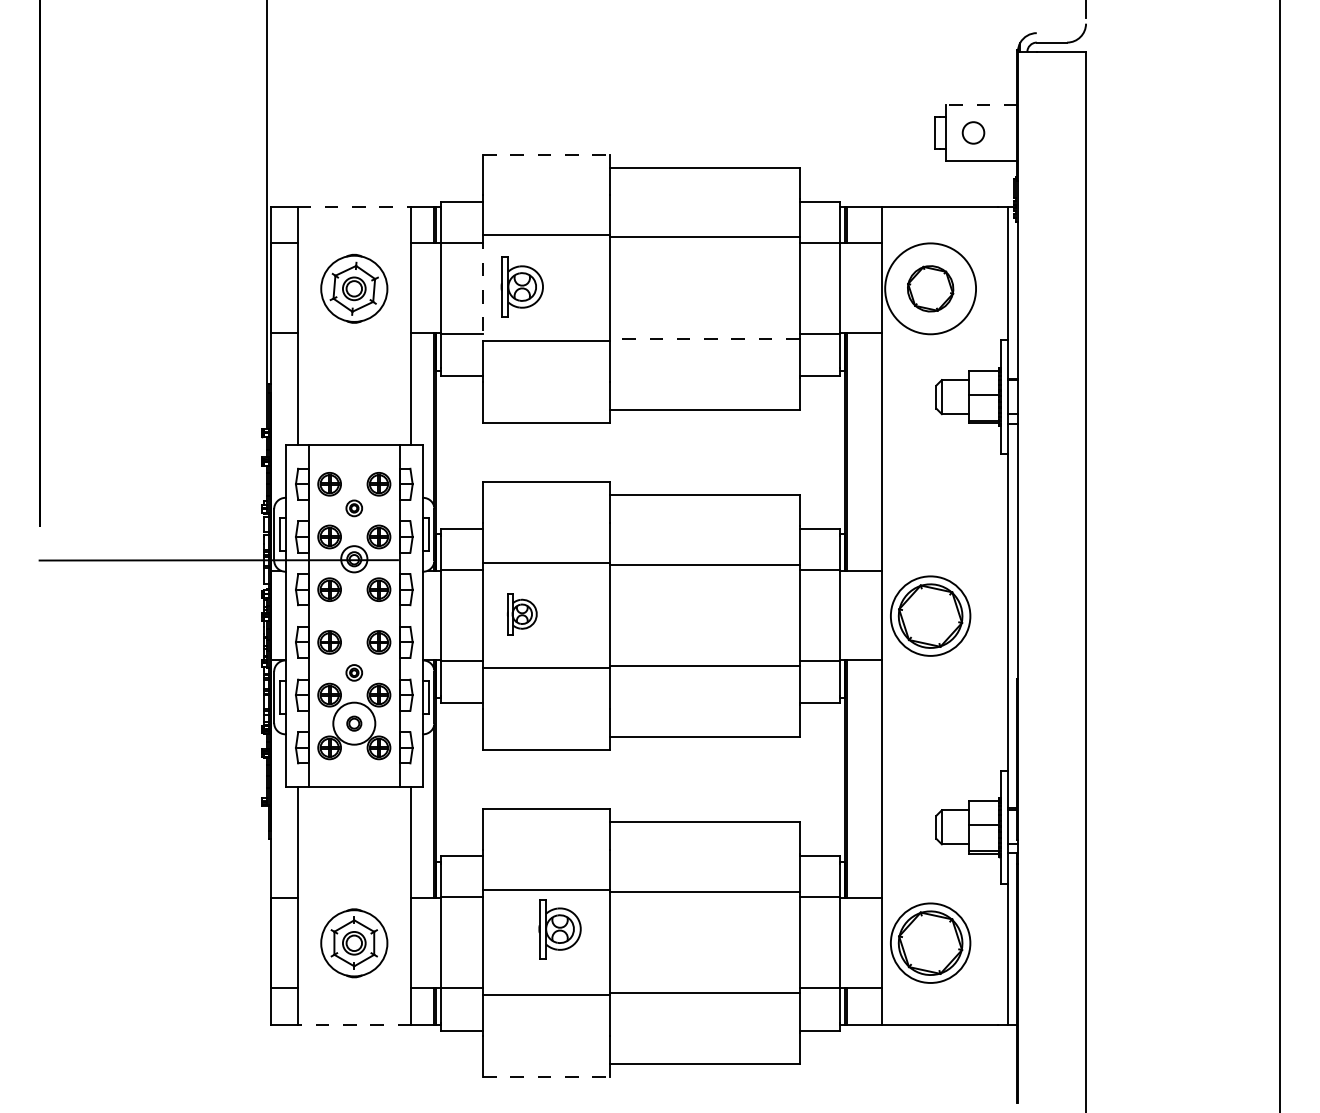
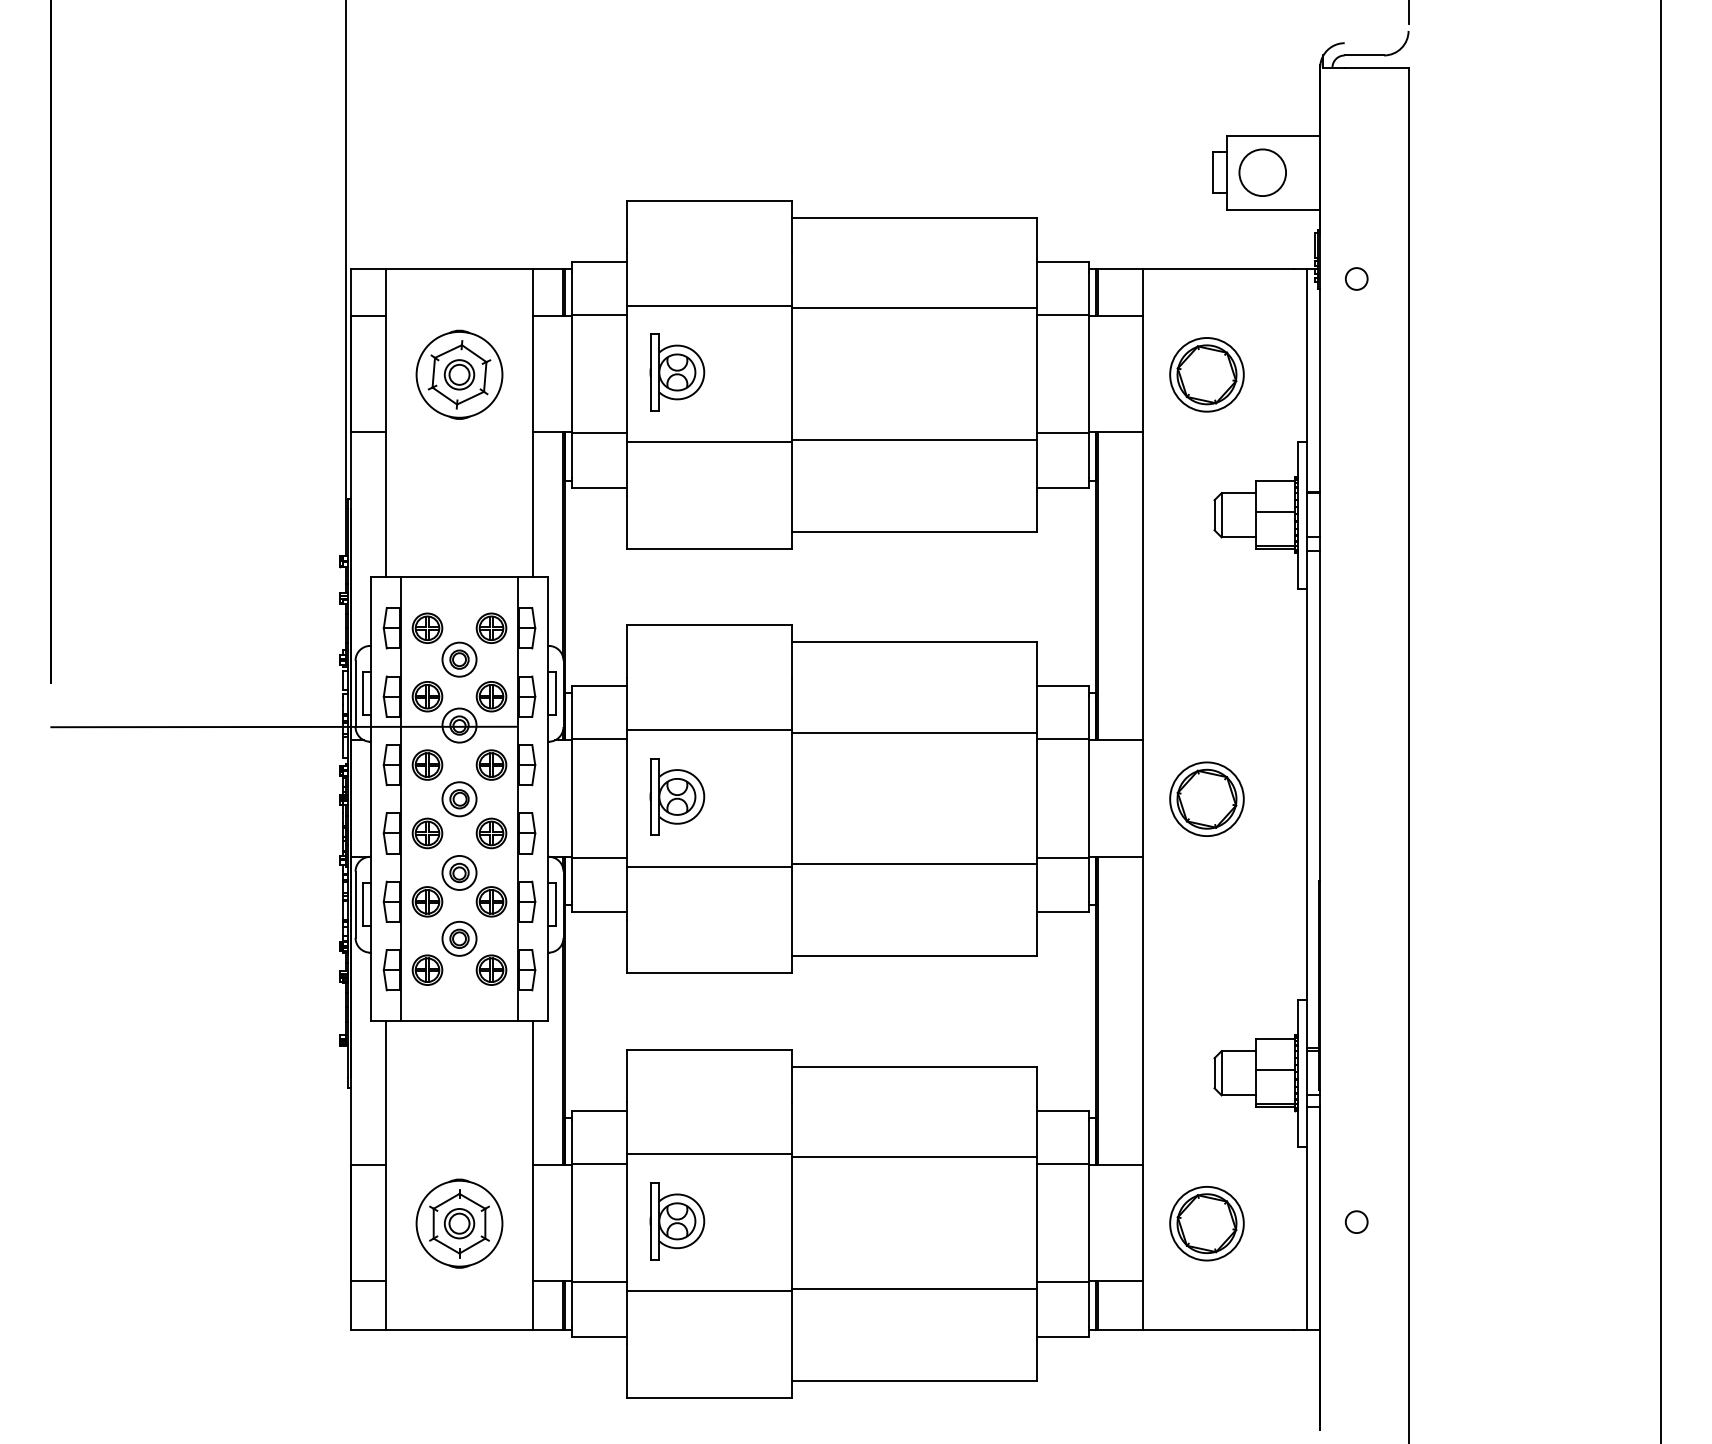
line: (981, 104) -> (1272, 135), dashed -> solid
circle: (973, 132) -> (1262, 172), size x1.67
line: (547, 154) -> (709, 200), dashed -> solid
line: (354, 206) -> (459, 268), dashed -> solid
circle: (1045, 214) -> (1356, 278), added
line: (483, 288) -> (626, 374), dashed -> solid
circle: (930, 288) -> (1206, 374), size x0.62
line: (705, 338) -> (914, 439), dashed -> solid
part: (354, 508) -> (459, 659), size x1.67
part: (522, 613) -> (677, 796), size x1.43
part: (930, 615) -> (1206, 798), size x0.71
part: (354, 616) -> (459, 799), added
part: (354, 672) -> (459, 872), size x1.67
circle: (354, 723) -> (459, 938), size x0.62
part: (560, 929) -> (677, 1221), moved
circle: (1045, 941) -> (1356, 1221), added
part: (930, 943) -> (1206, 1223), size x0.71
line: (354, 1024) -> (459, 1329), dashed -> solid
line: (547, 1077) -> (709, 1397), dashed -> solid

